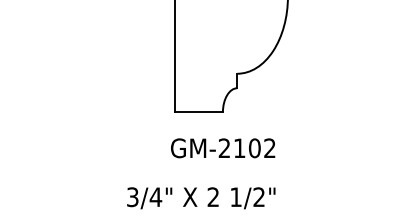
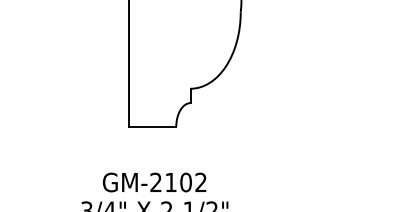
text: (223, 148) -> (155, 182), moved

